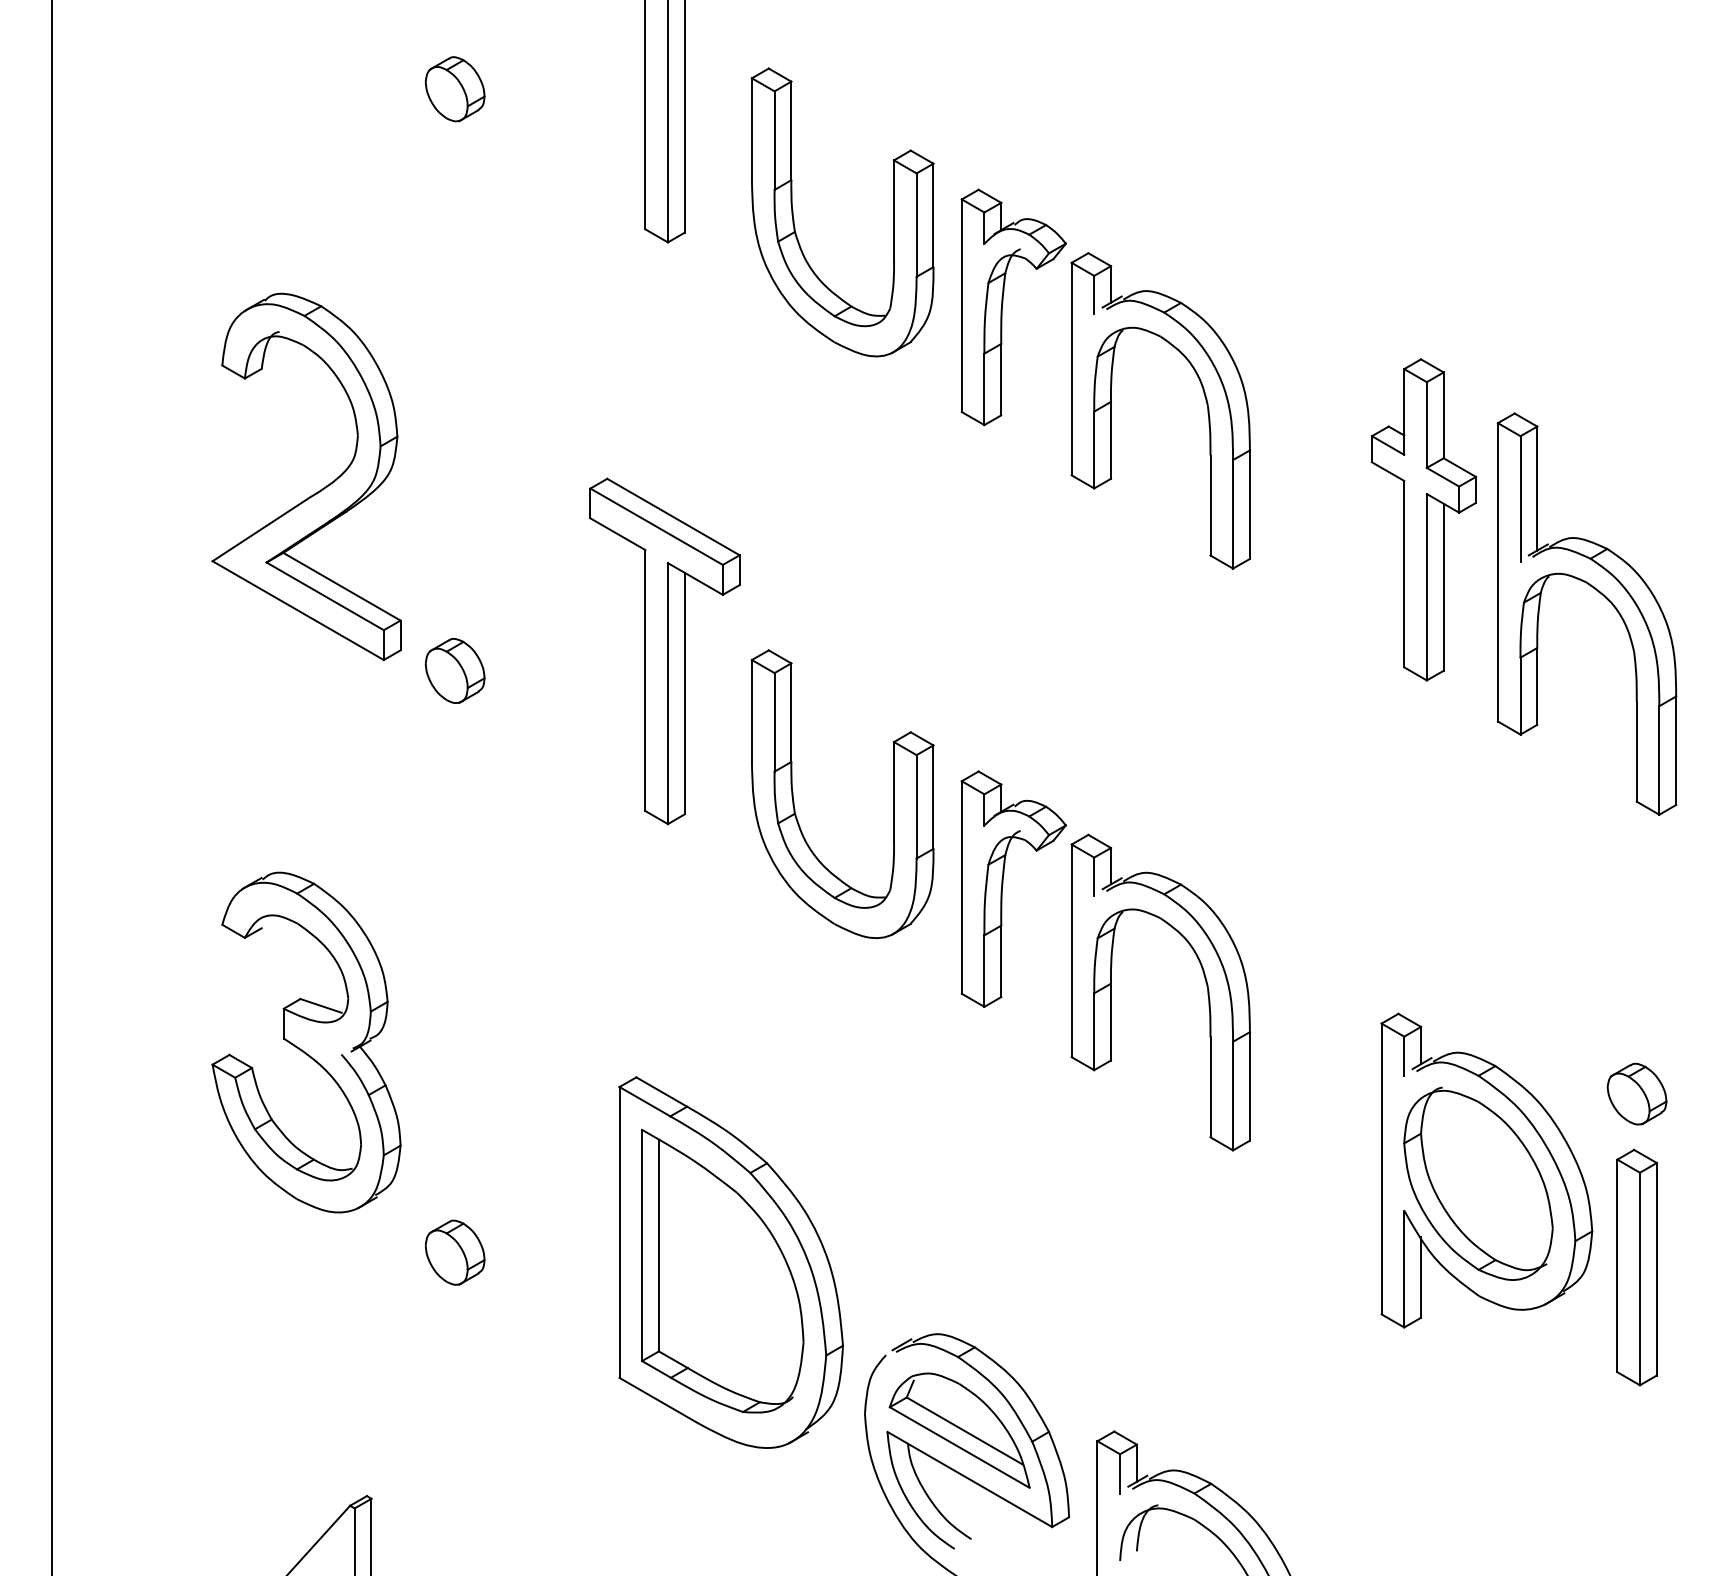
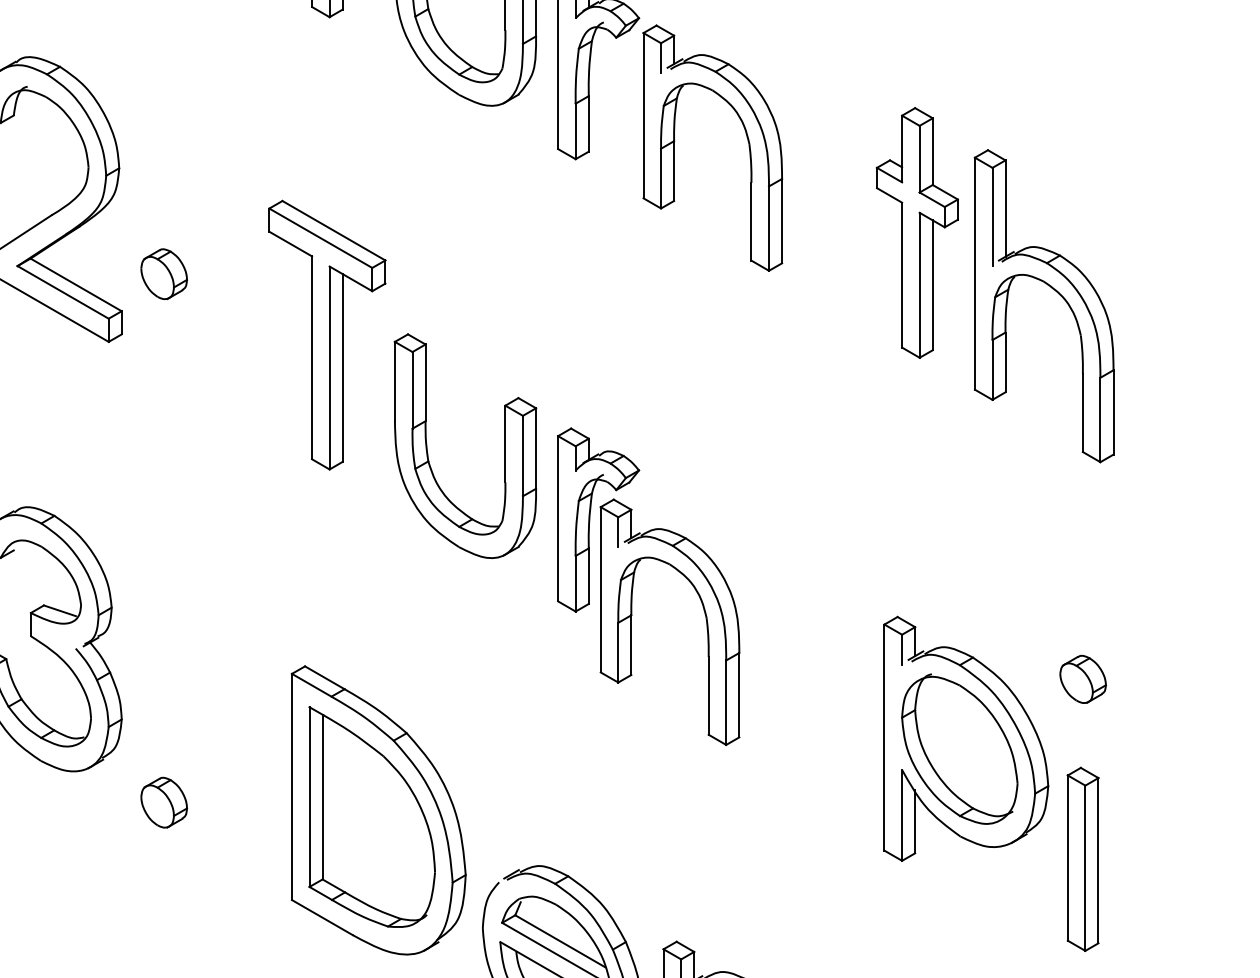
part: (454, 670) -> (163, 273), moved
part: (1205, 982) -> (704, 614), moved
part: (1636, 1267) -> (1082, 859), moved

